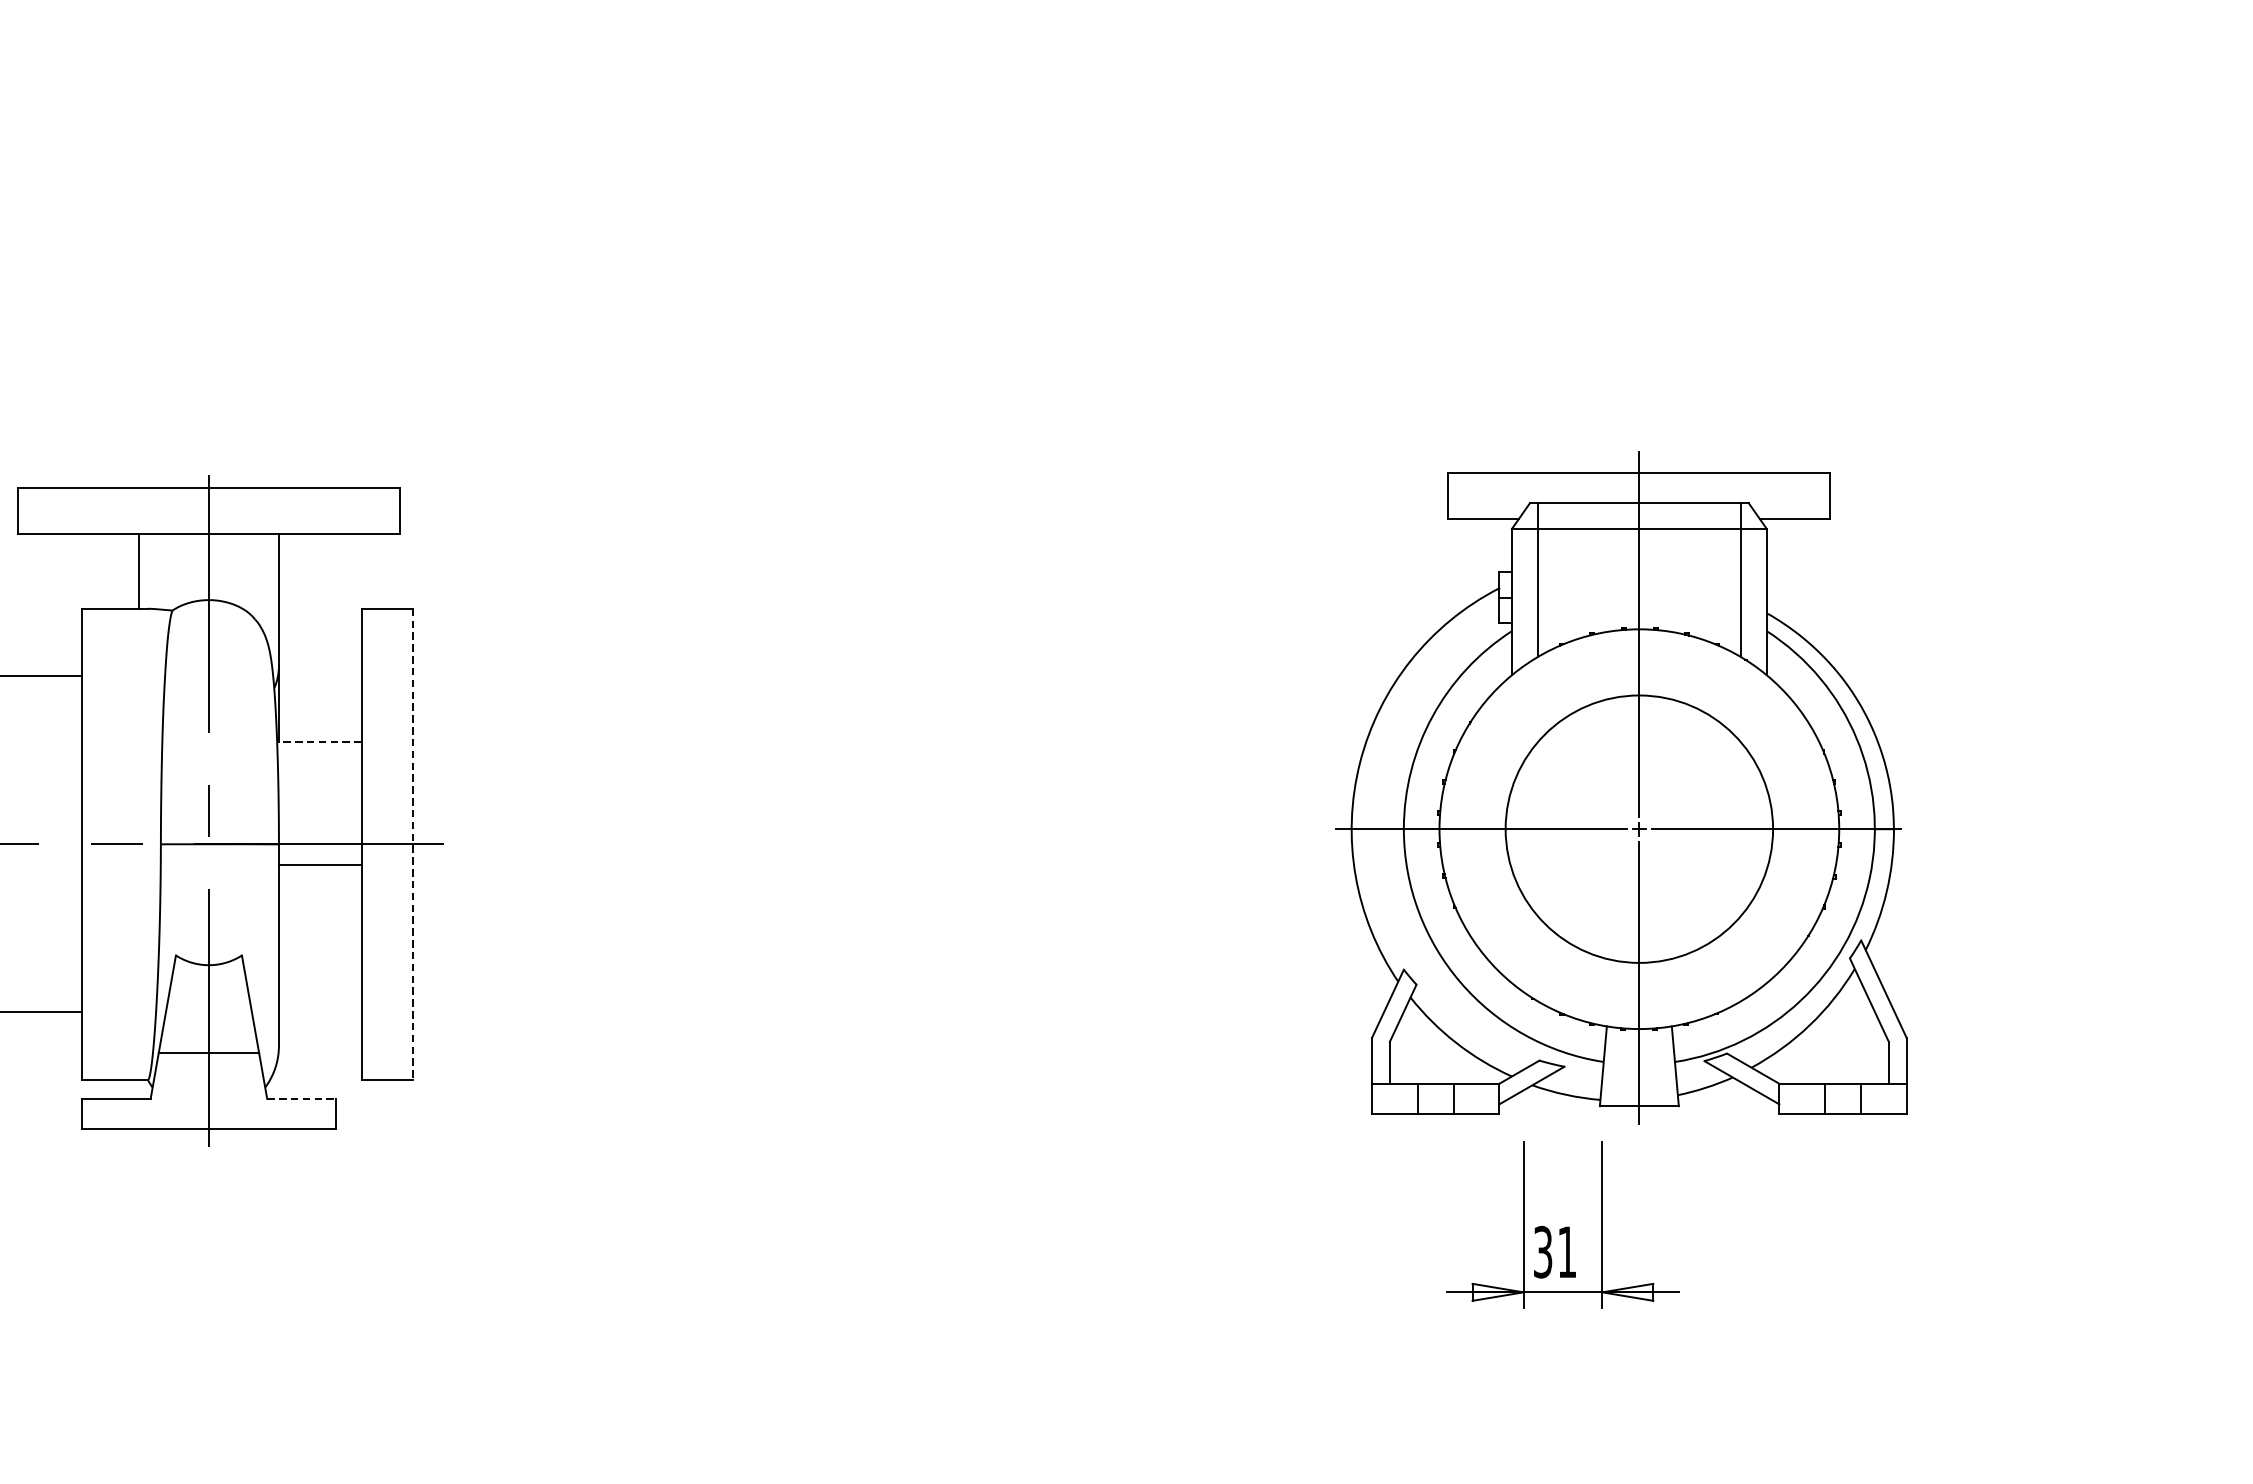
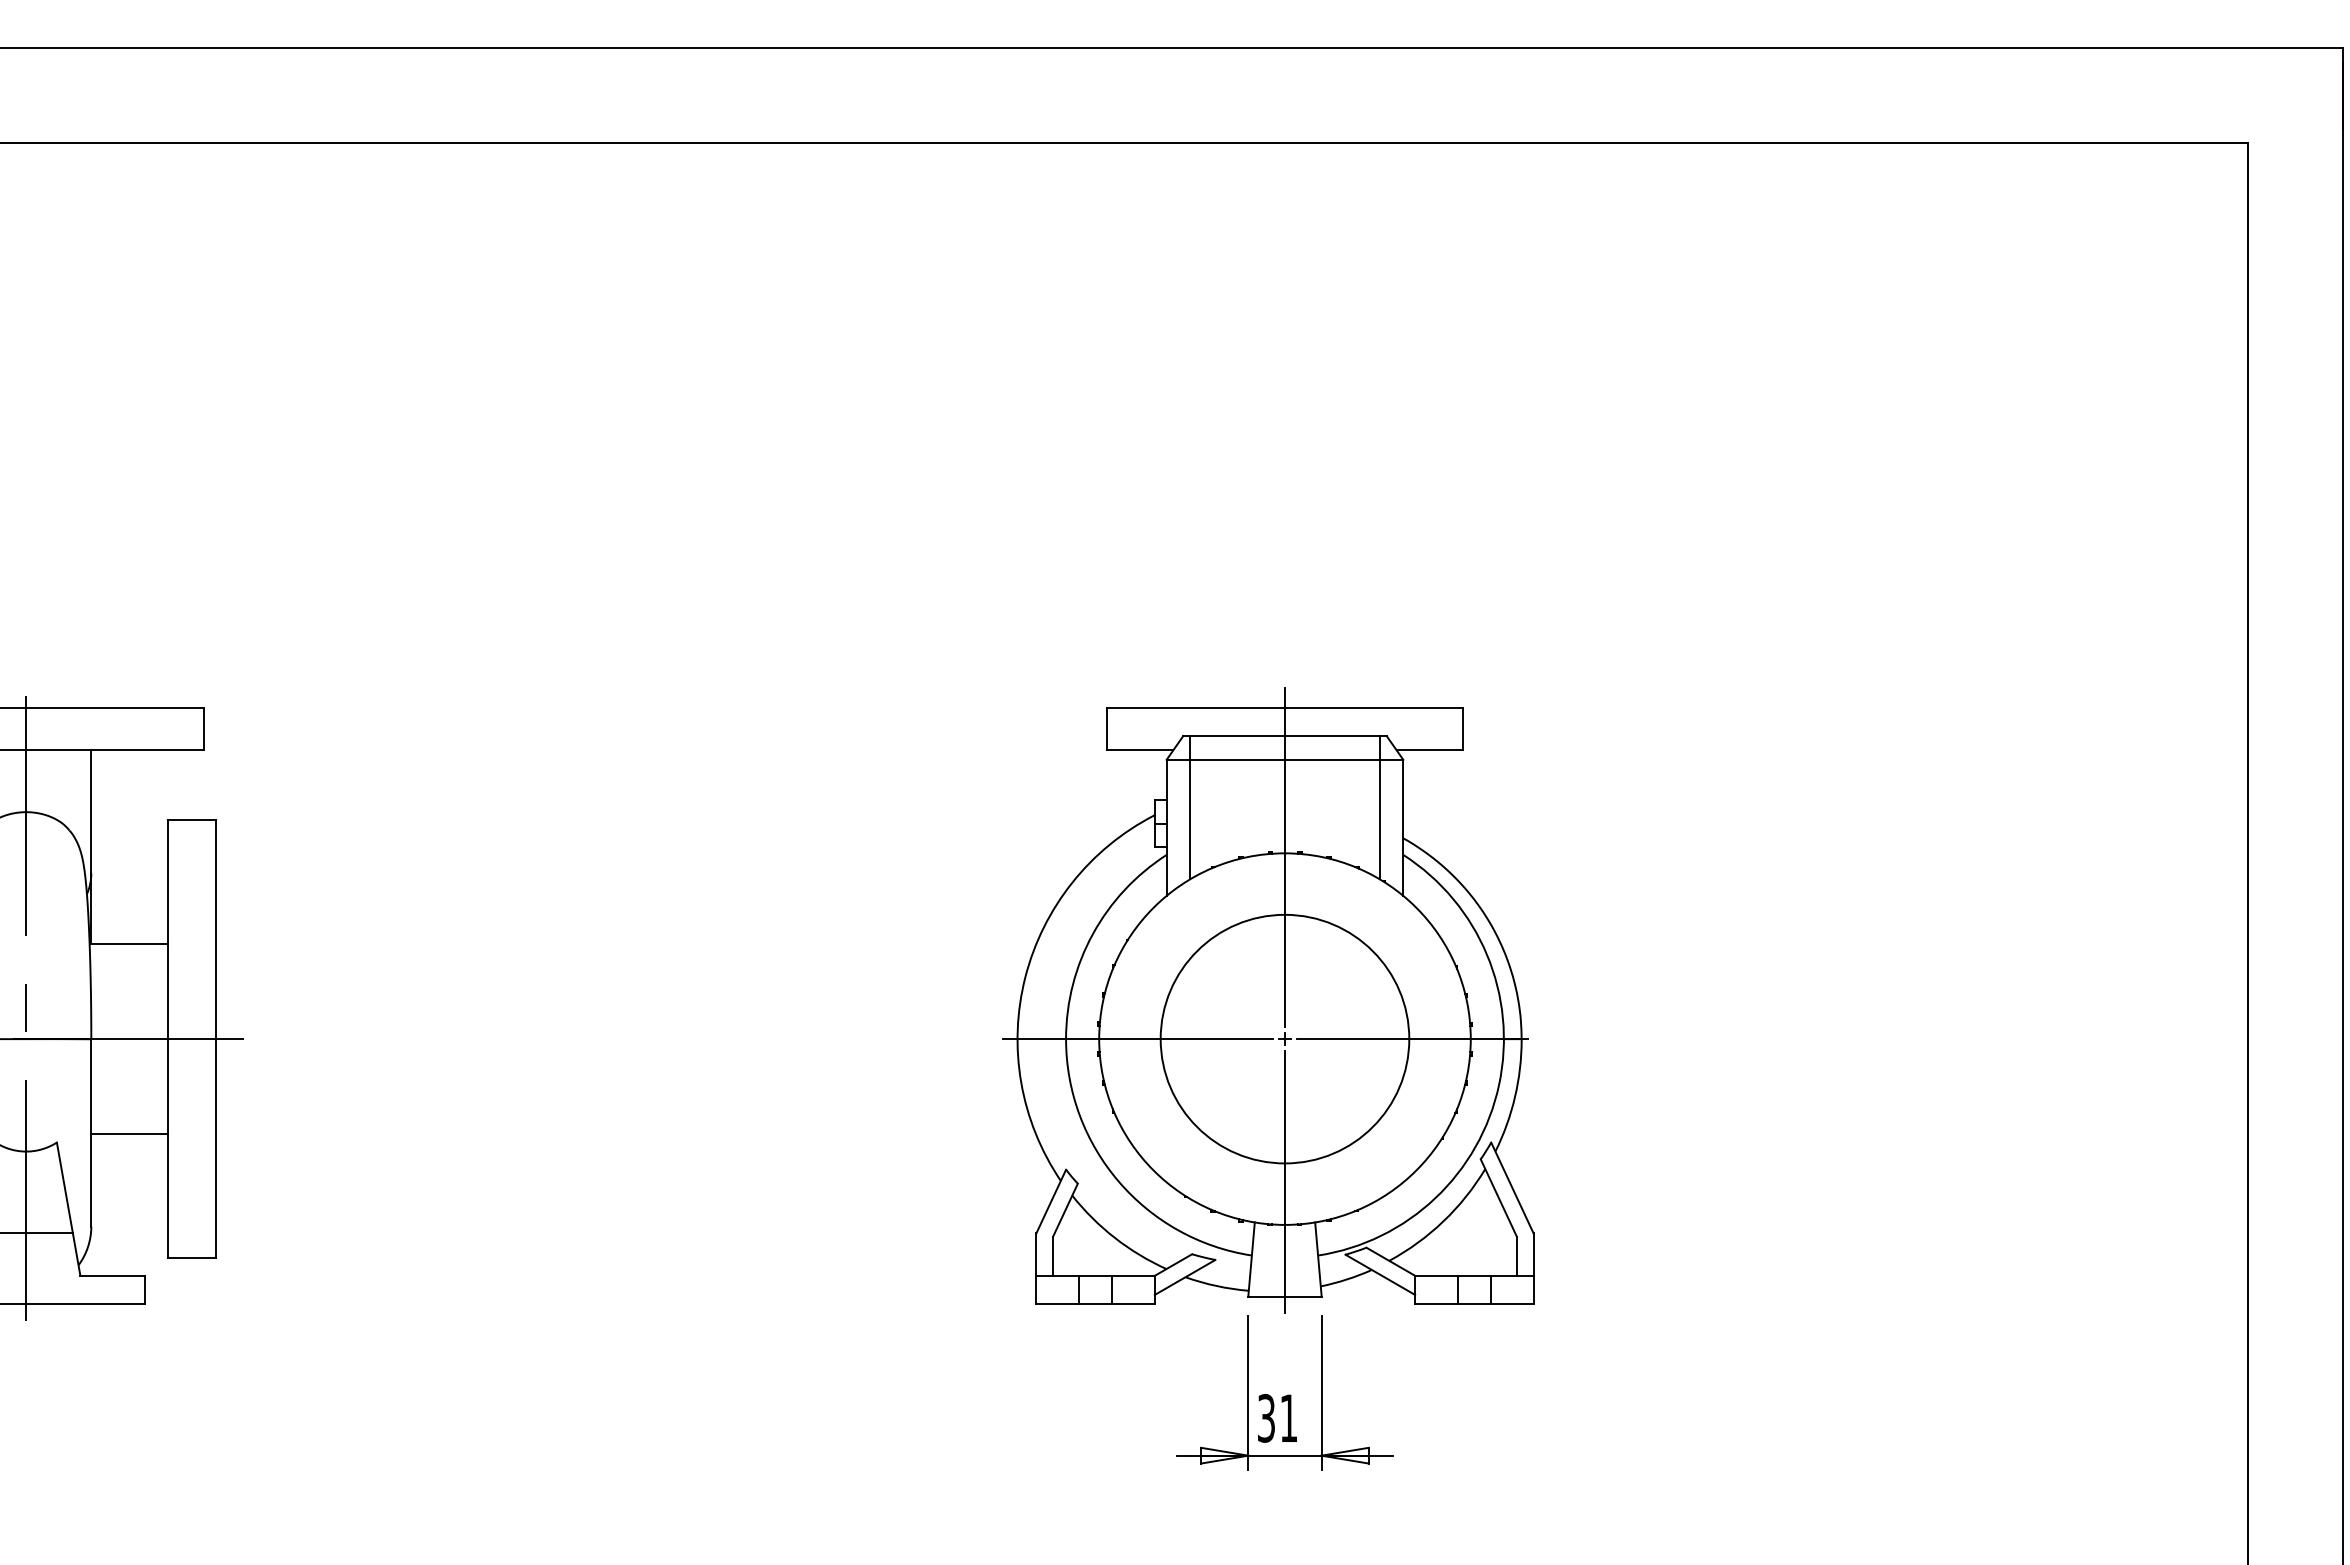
line: (318, 742) -> (128, 944), dashed -> solid
part: (1621, 787) -> (1268, 1000), moved
line: (412, 844) -> (215, 1039), dashed -> solid
line: (320, 865) -> (129, 1133), moved
line: (301, 1098) -> (112, 1275), dashed -> solid

